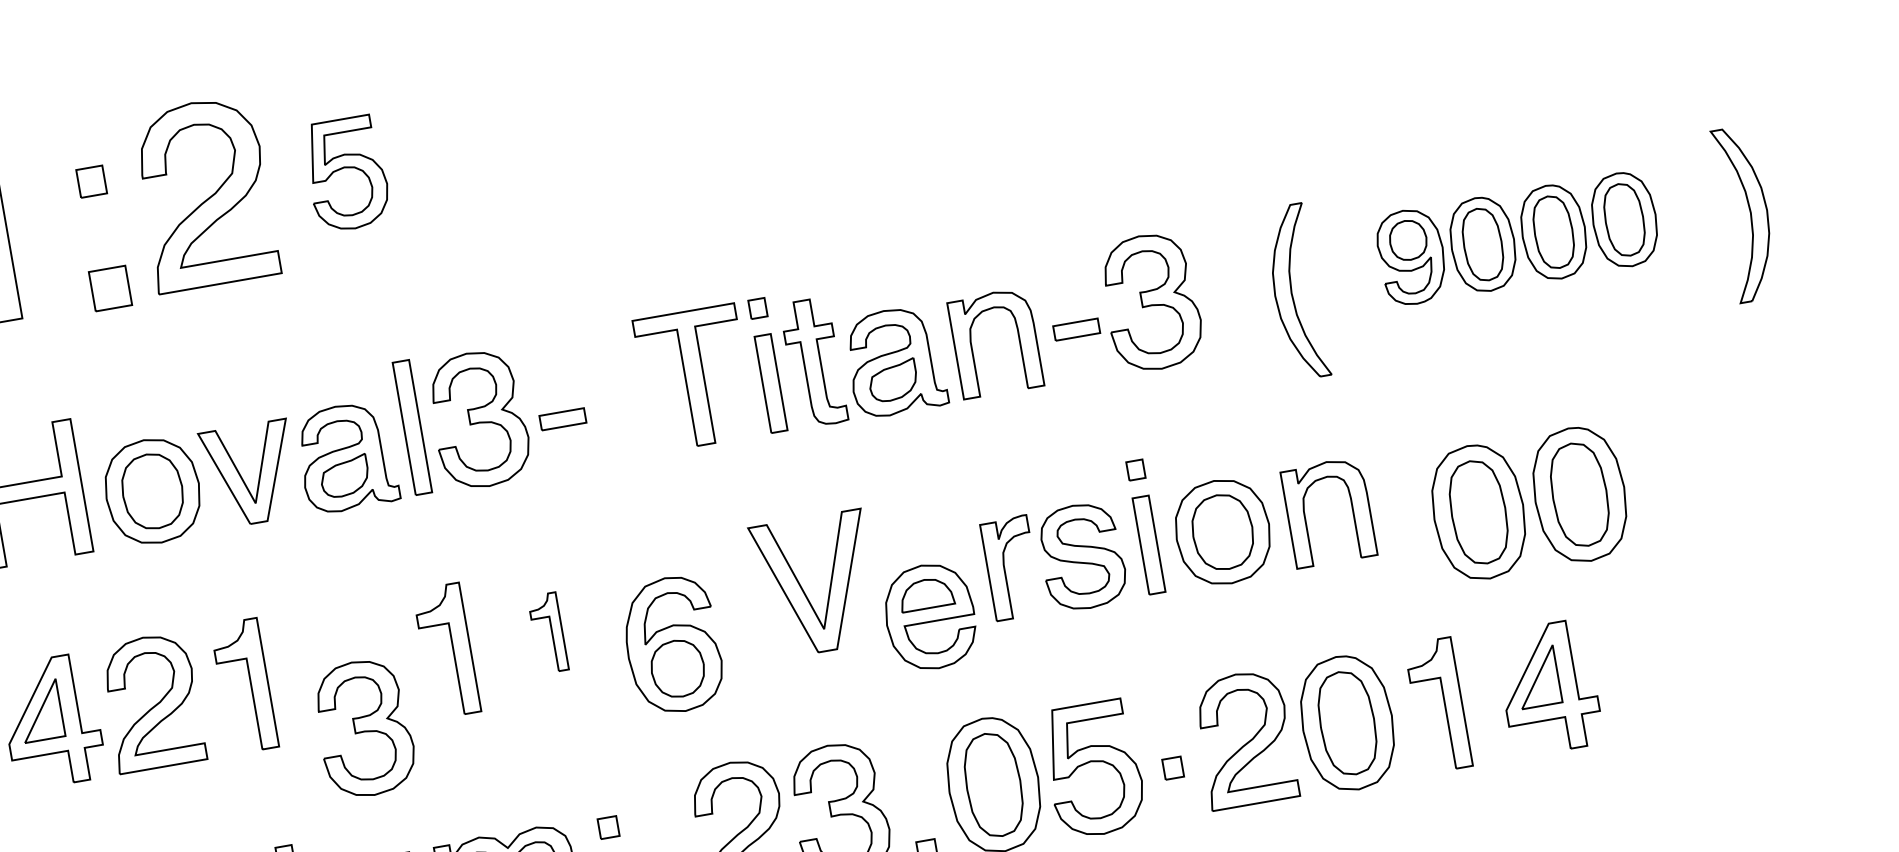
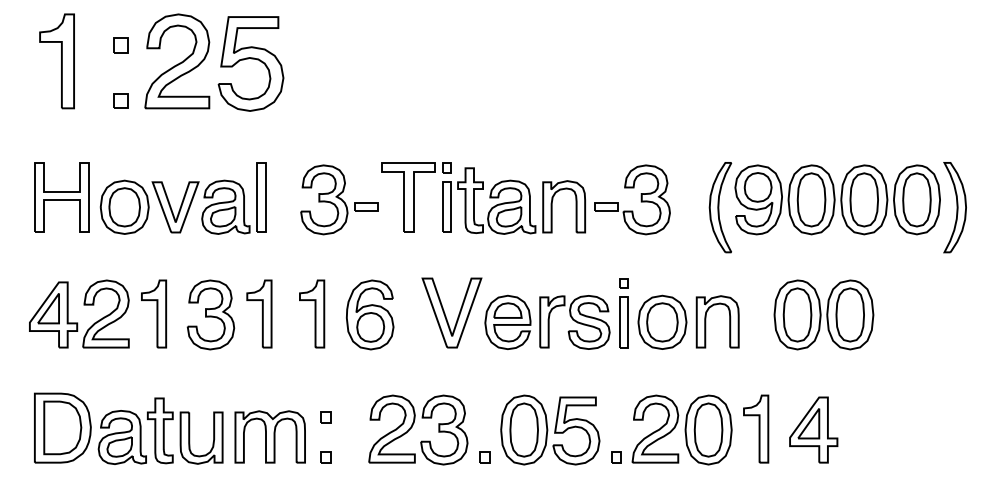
part: (345, 173) -> (250, 63), size x1.67
part: (1517, 237) -> (837, 199), size x1.43
part: (108, 287) -> (120, 100), size x0.71
part: (508, 413) -> (339, 199), moved
part: (1528, 502) -> (823, 314), moved
part: (929, 615) -> (507, 321), moved
part: (548, 632) -> (312, 313), size x1.67
part: (673, 644) -> (370, 314), moved
part: (363, 727) -> (210, 314), moved
part: (1173, 768) -> (616, 457), moved

